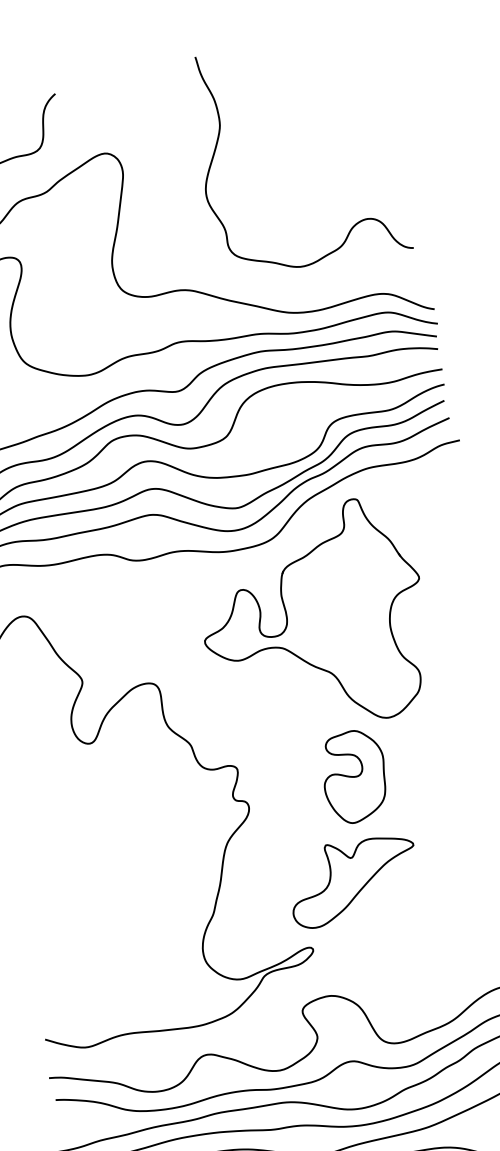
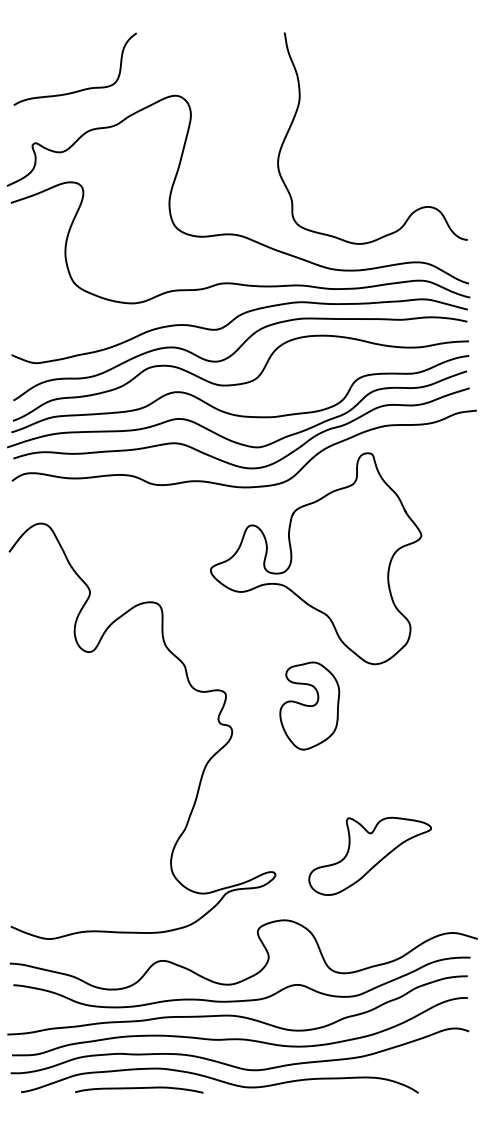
curve: (219, 138) -> (297, 112), moved
part: (354, 776) -> (309, 705), moved
part: (352, 881) -> (369, 855), moved

